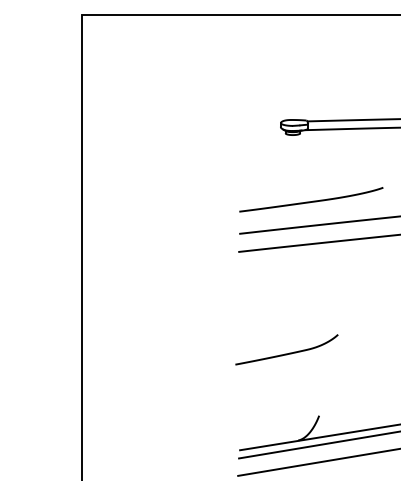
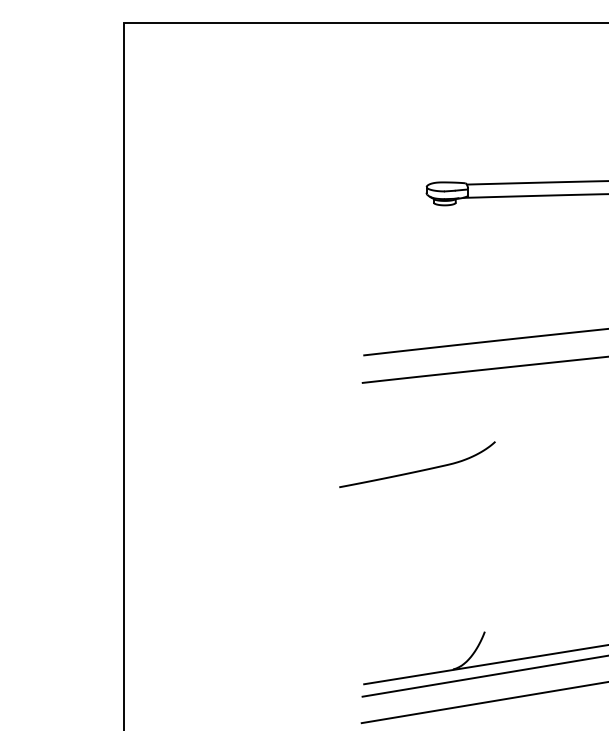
curve: (311, 201) -> (473, 306), removed
curve: (286, 353) -> (416, 470), moved

